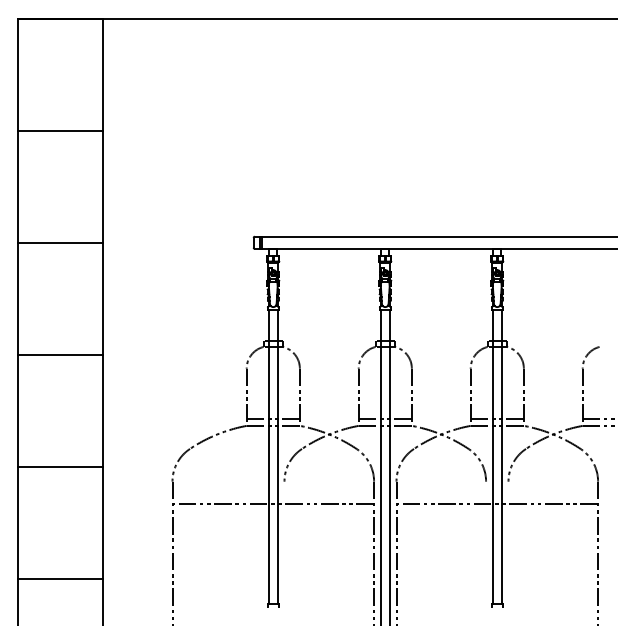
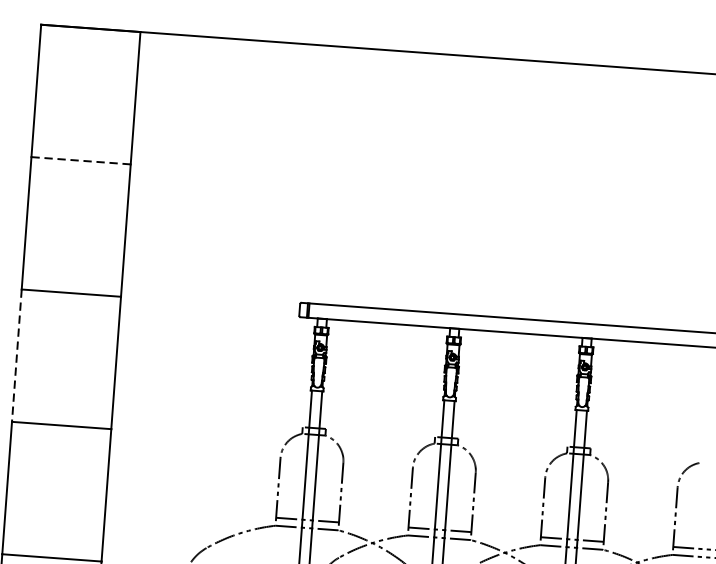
line: (60, 130) -> (81, 160), solid -> dashed
line: (18, 298) -> (16, 355), solid -> dashed

